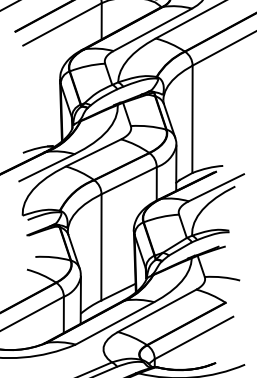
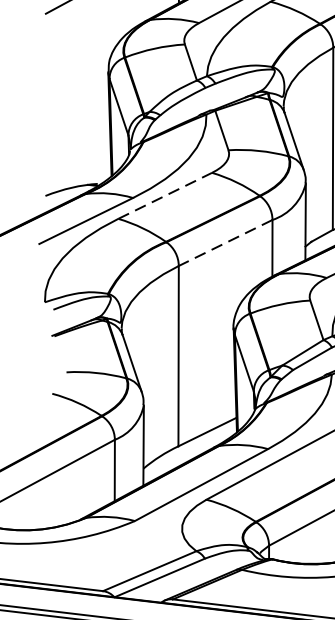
line: (93, 152) -> (165, 195), solid -> dashed
line: (129, 180) -> (226, 242), solid -> dashed

